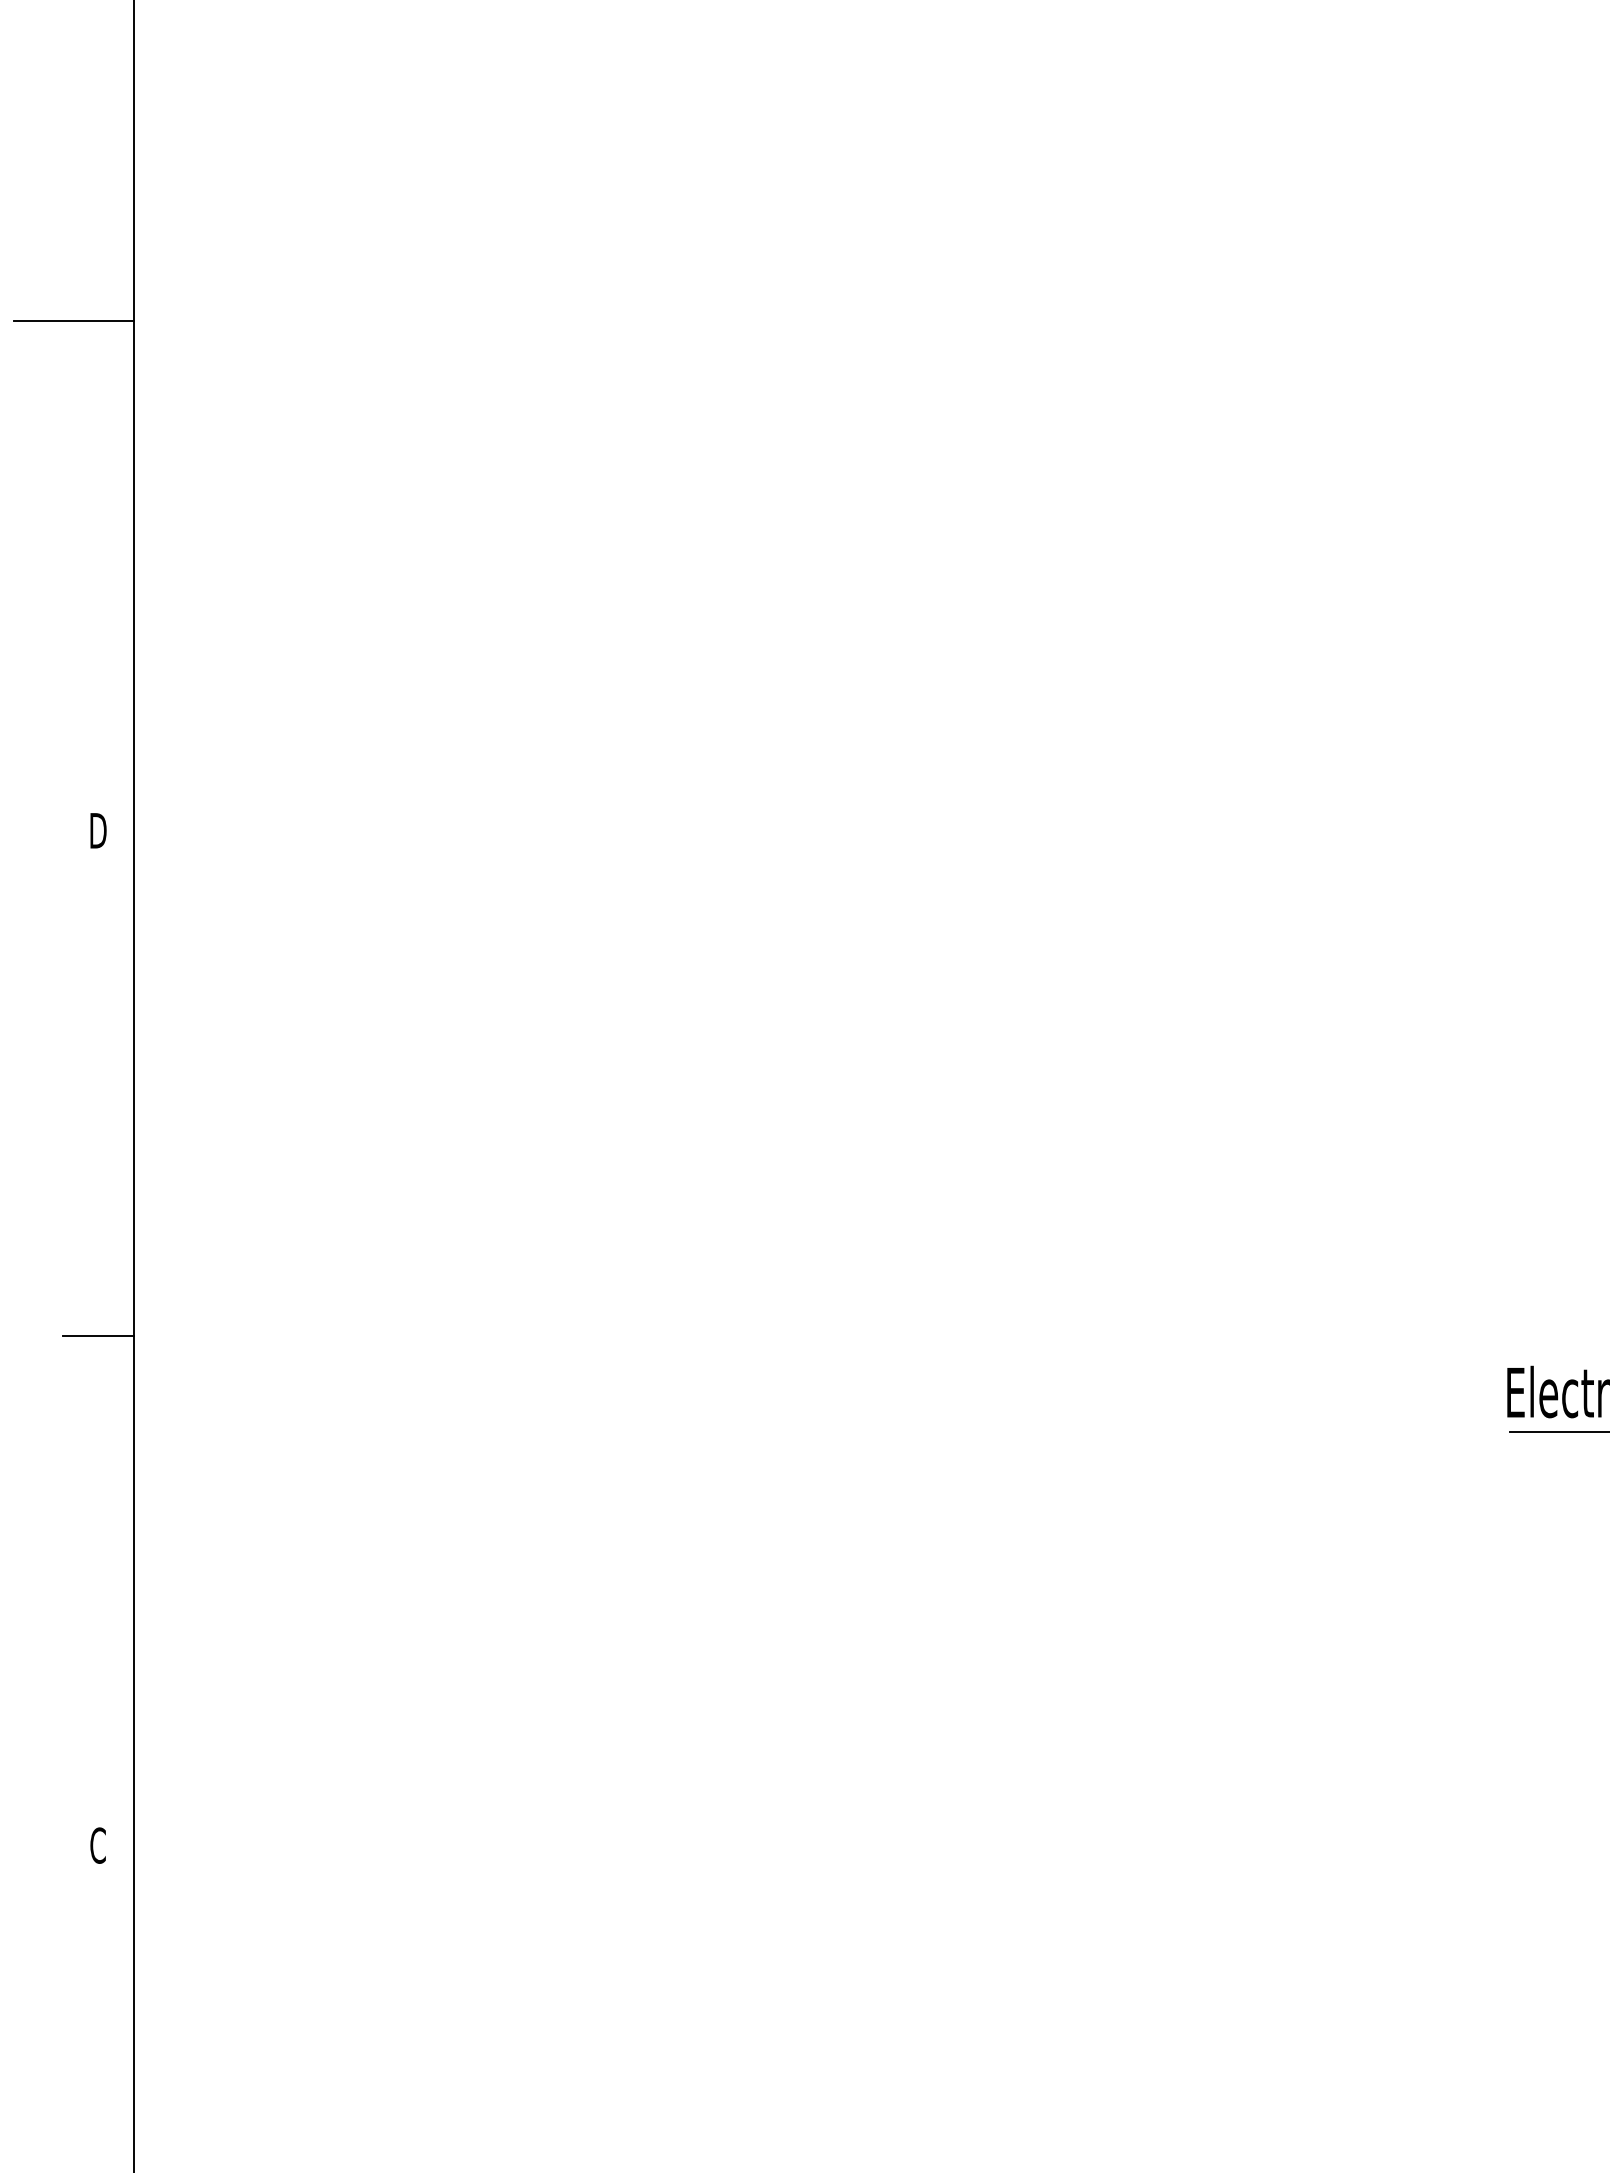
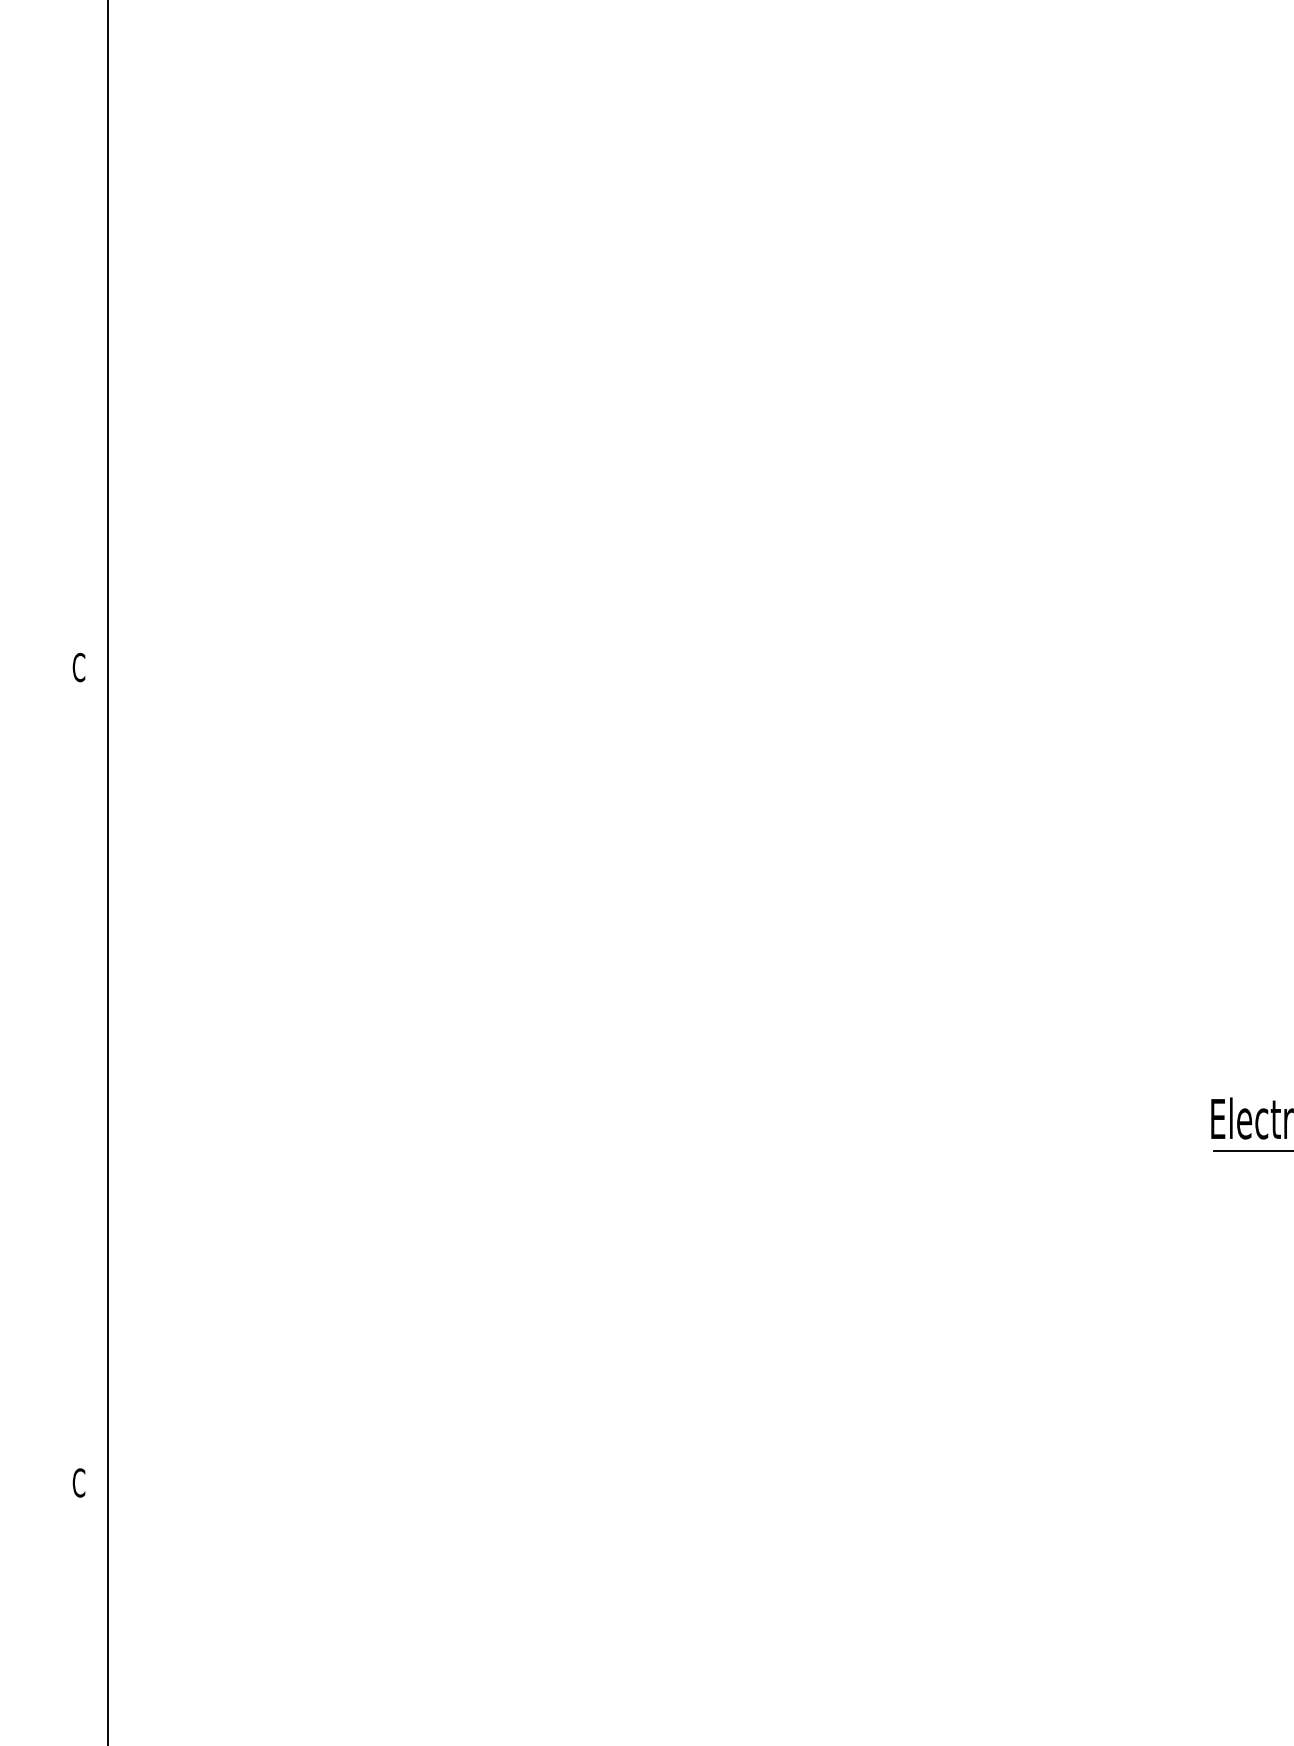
line: (73, 320) -> (59, 257), removed
text: (98, 830) -> (79, 667), D -> C
line: (98, 1335) -> (79, 1073), removed

